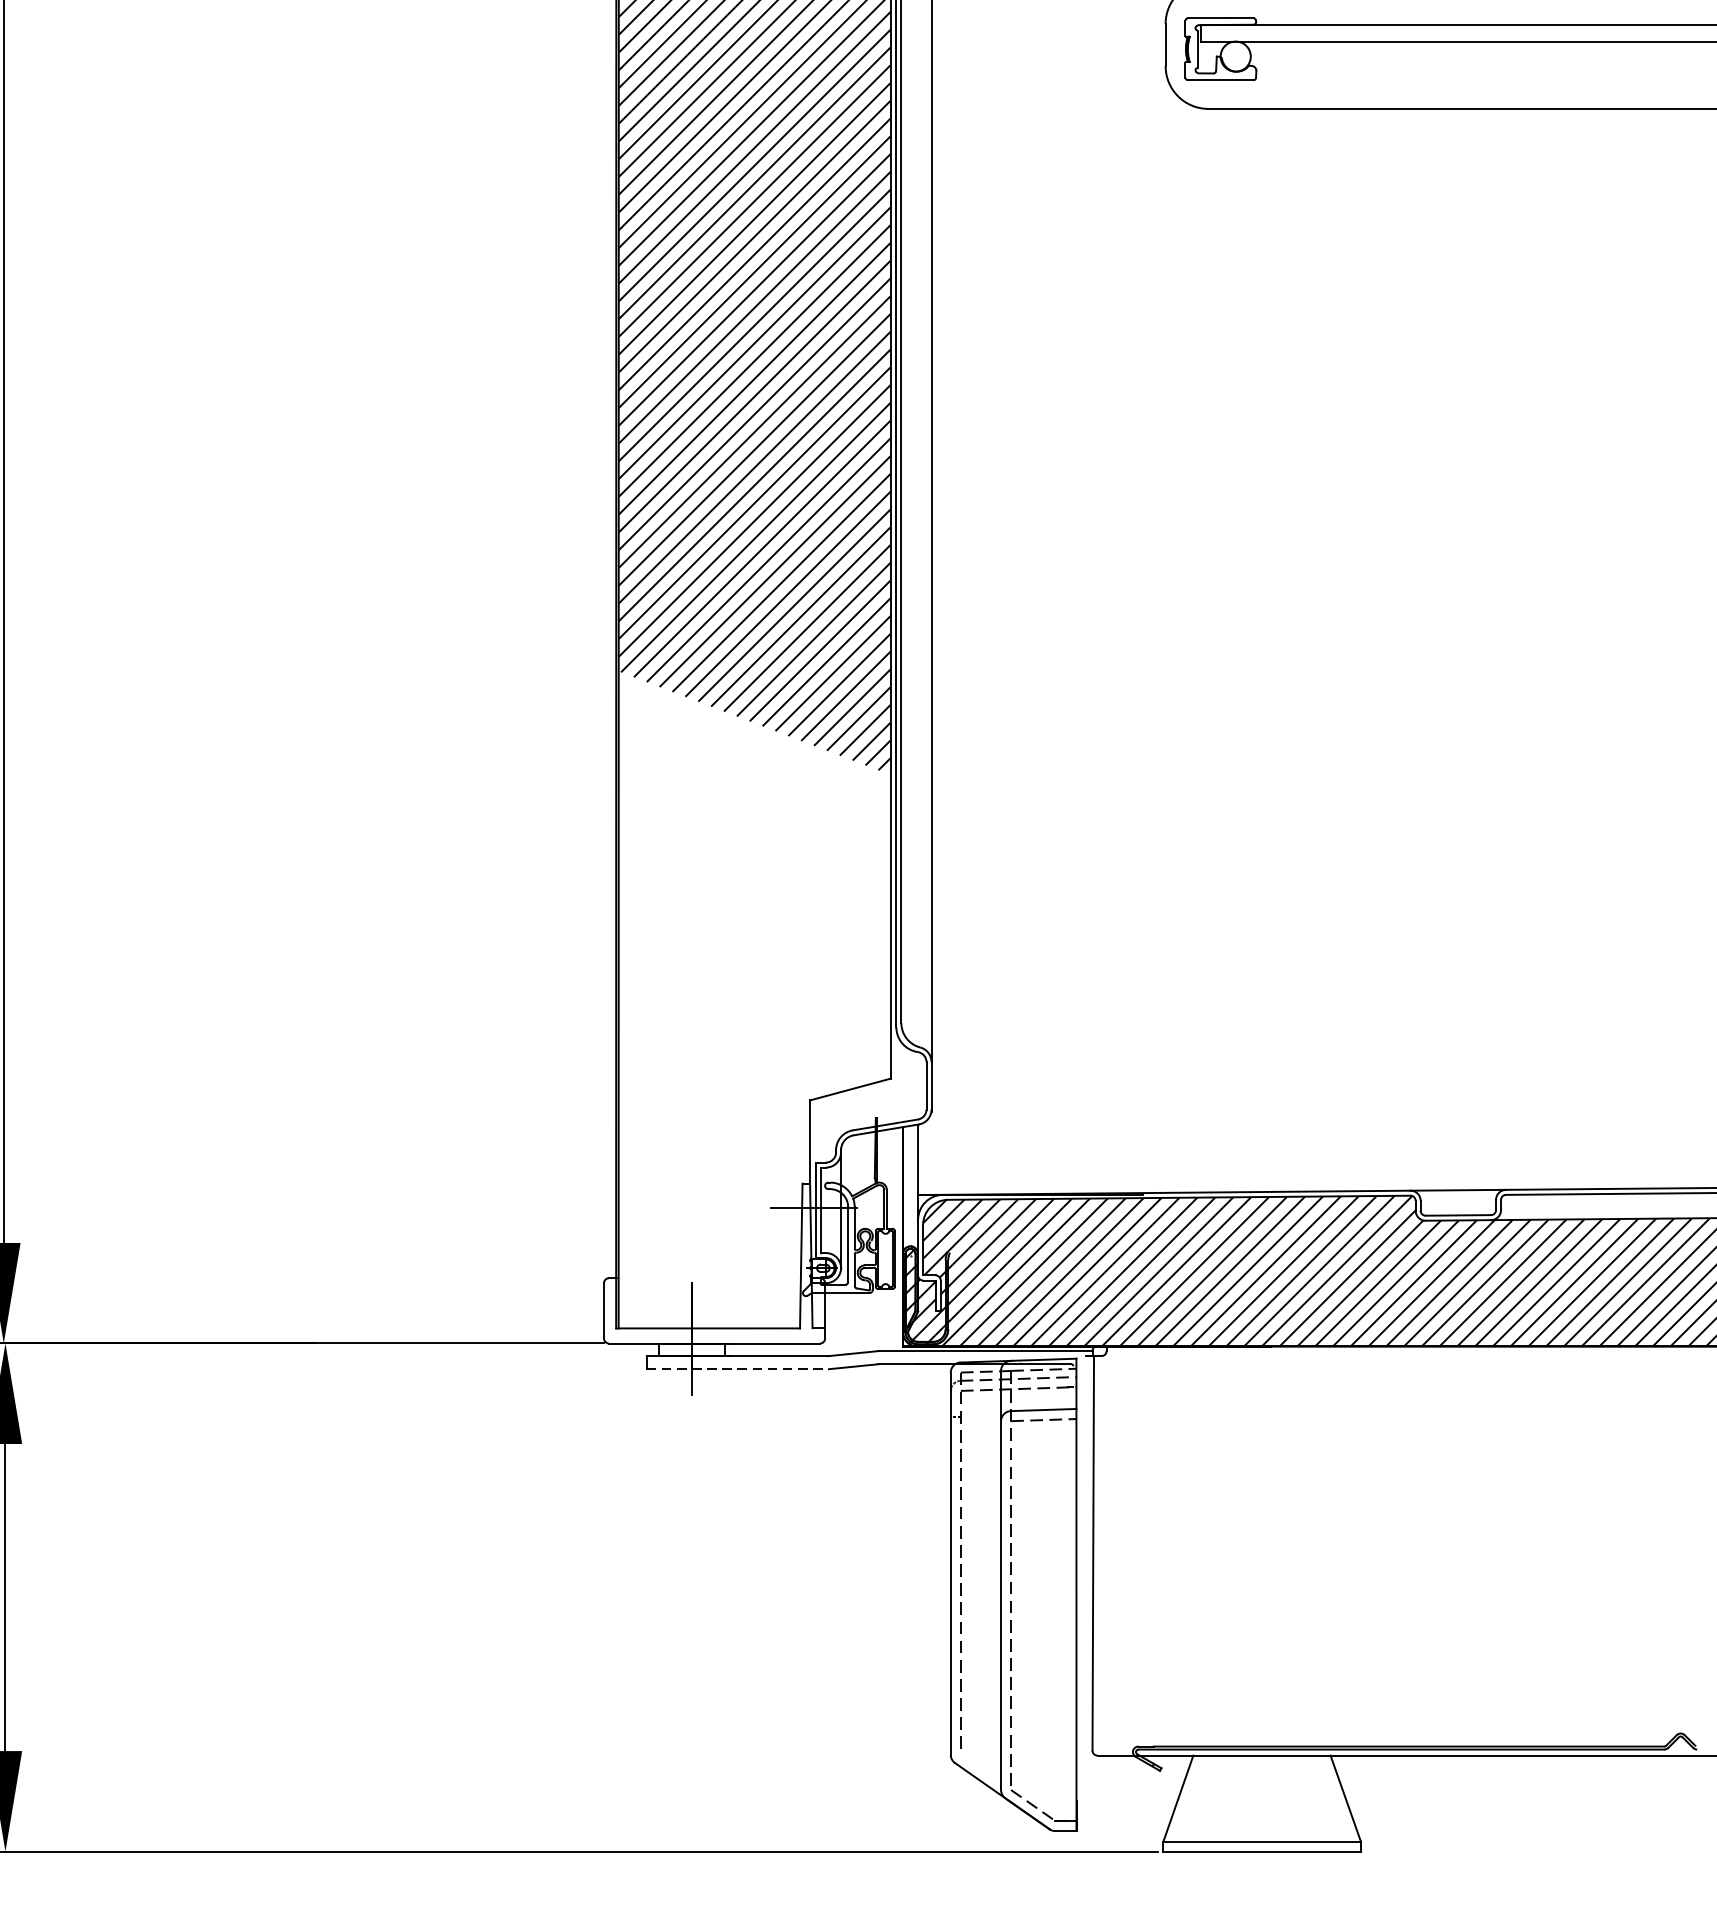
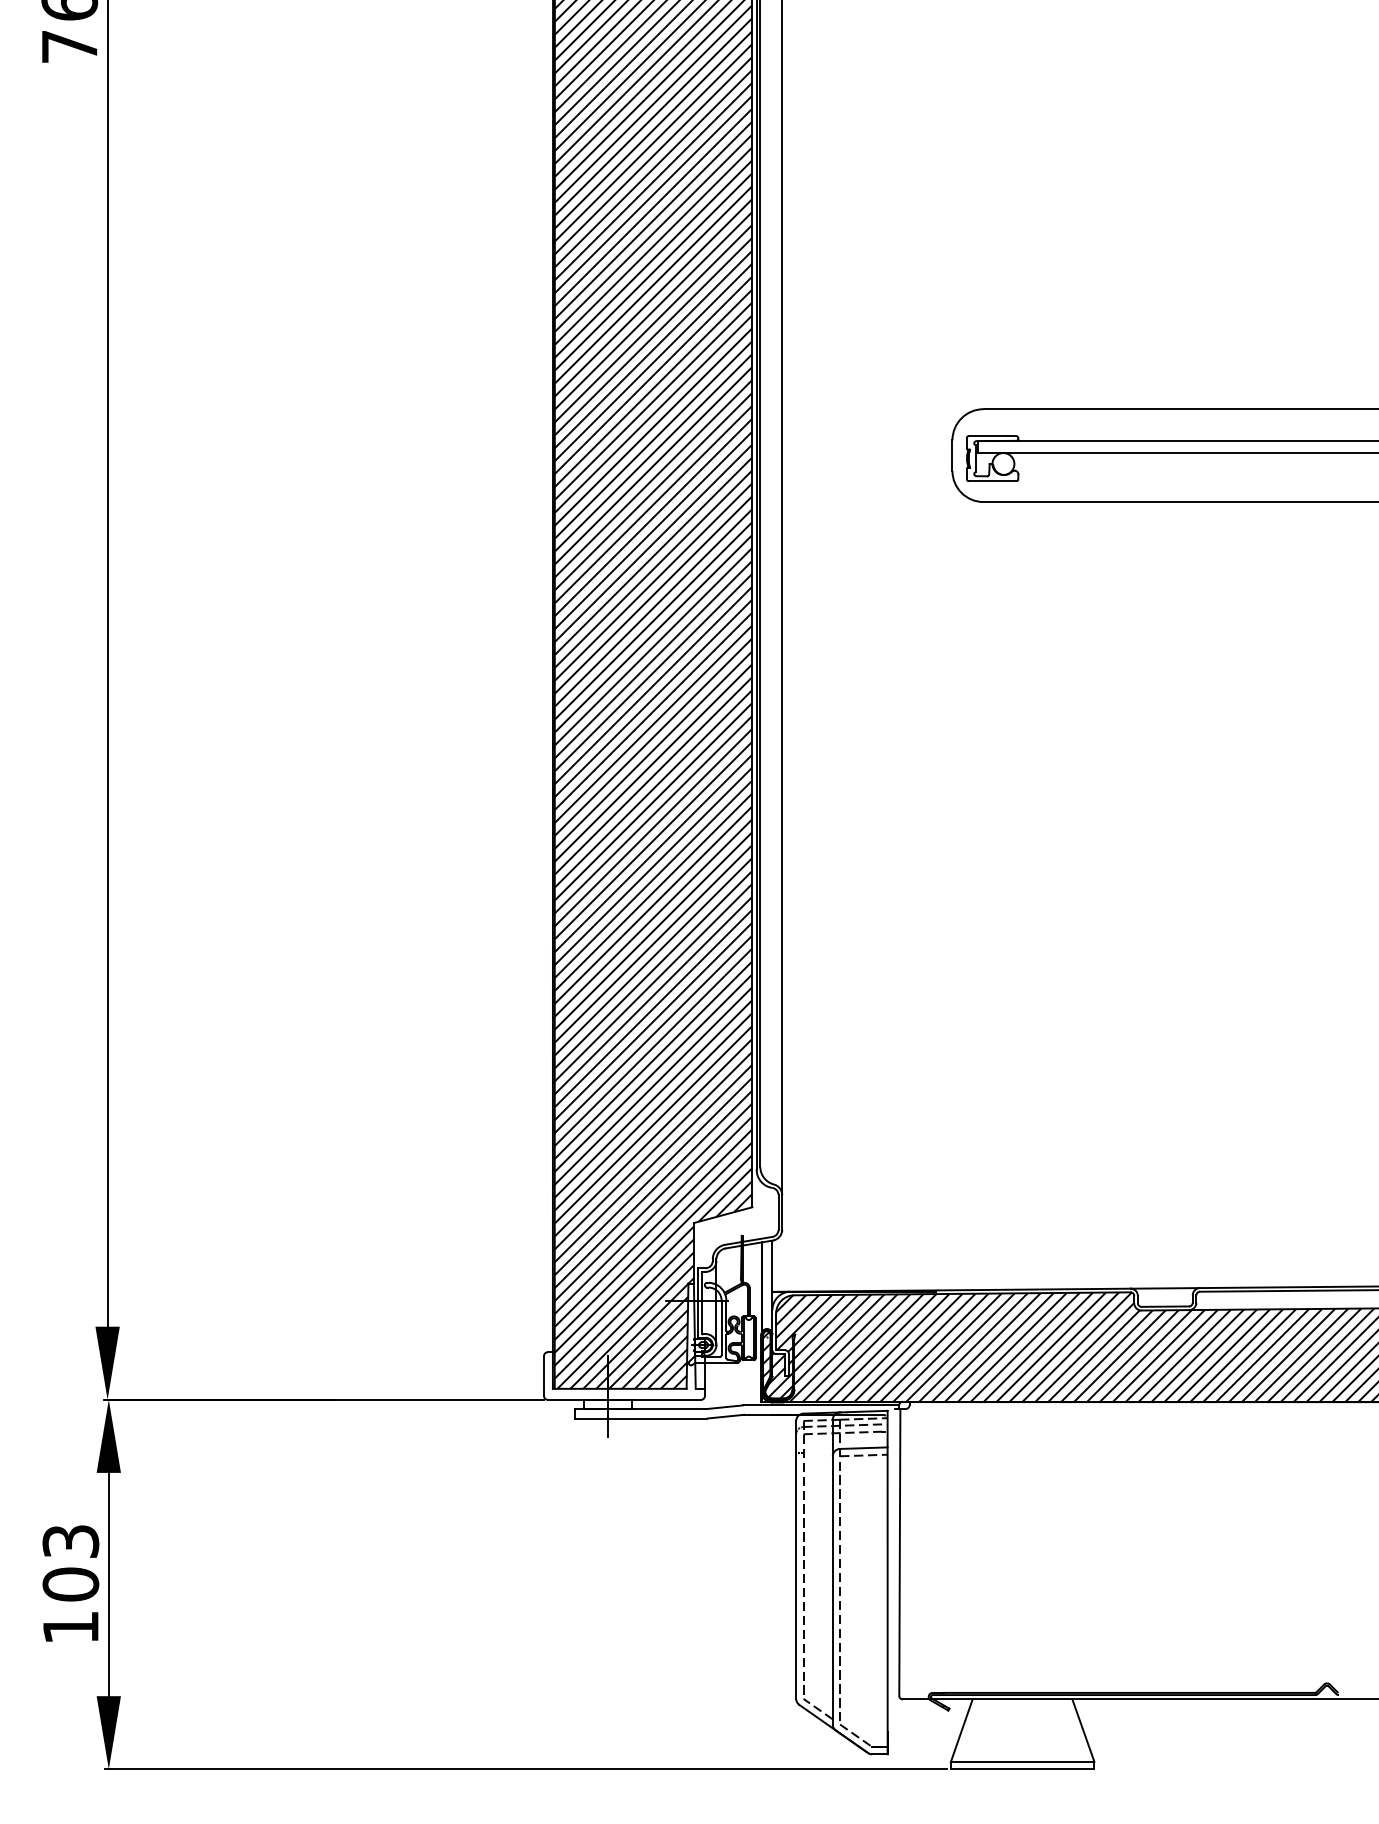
hatch: (754, 999) -> (653, 1149), added
line: (736, 1369) -> (640, 1418), dashed -> solid
line: (980, 1768) -> (817, 1708), added

